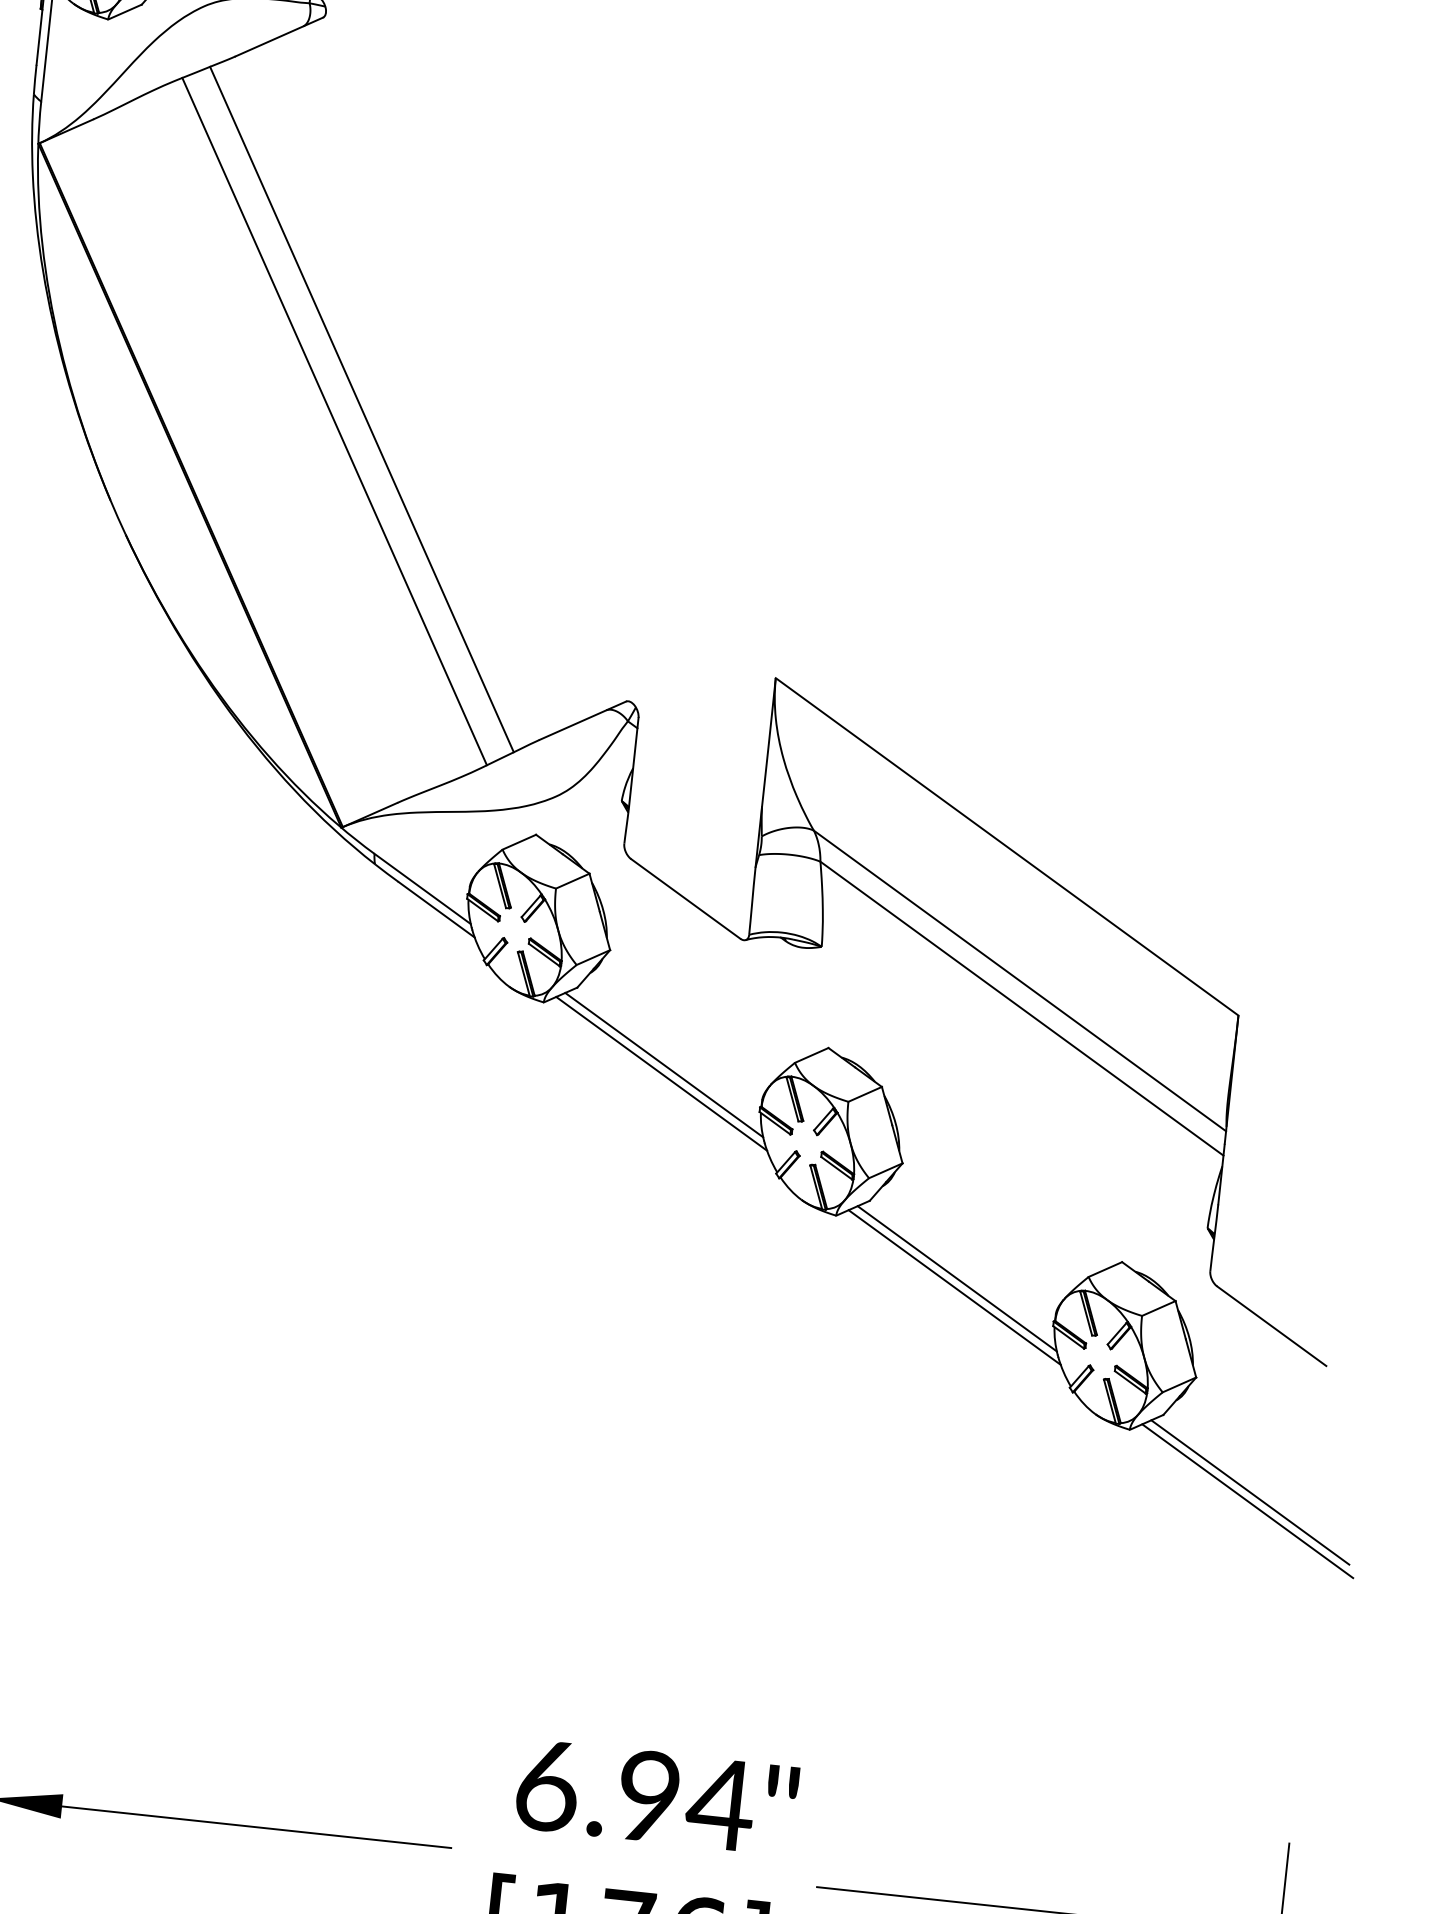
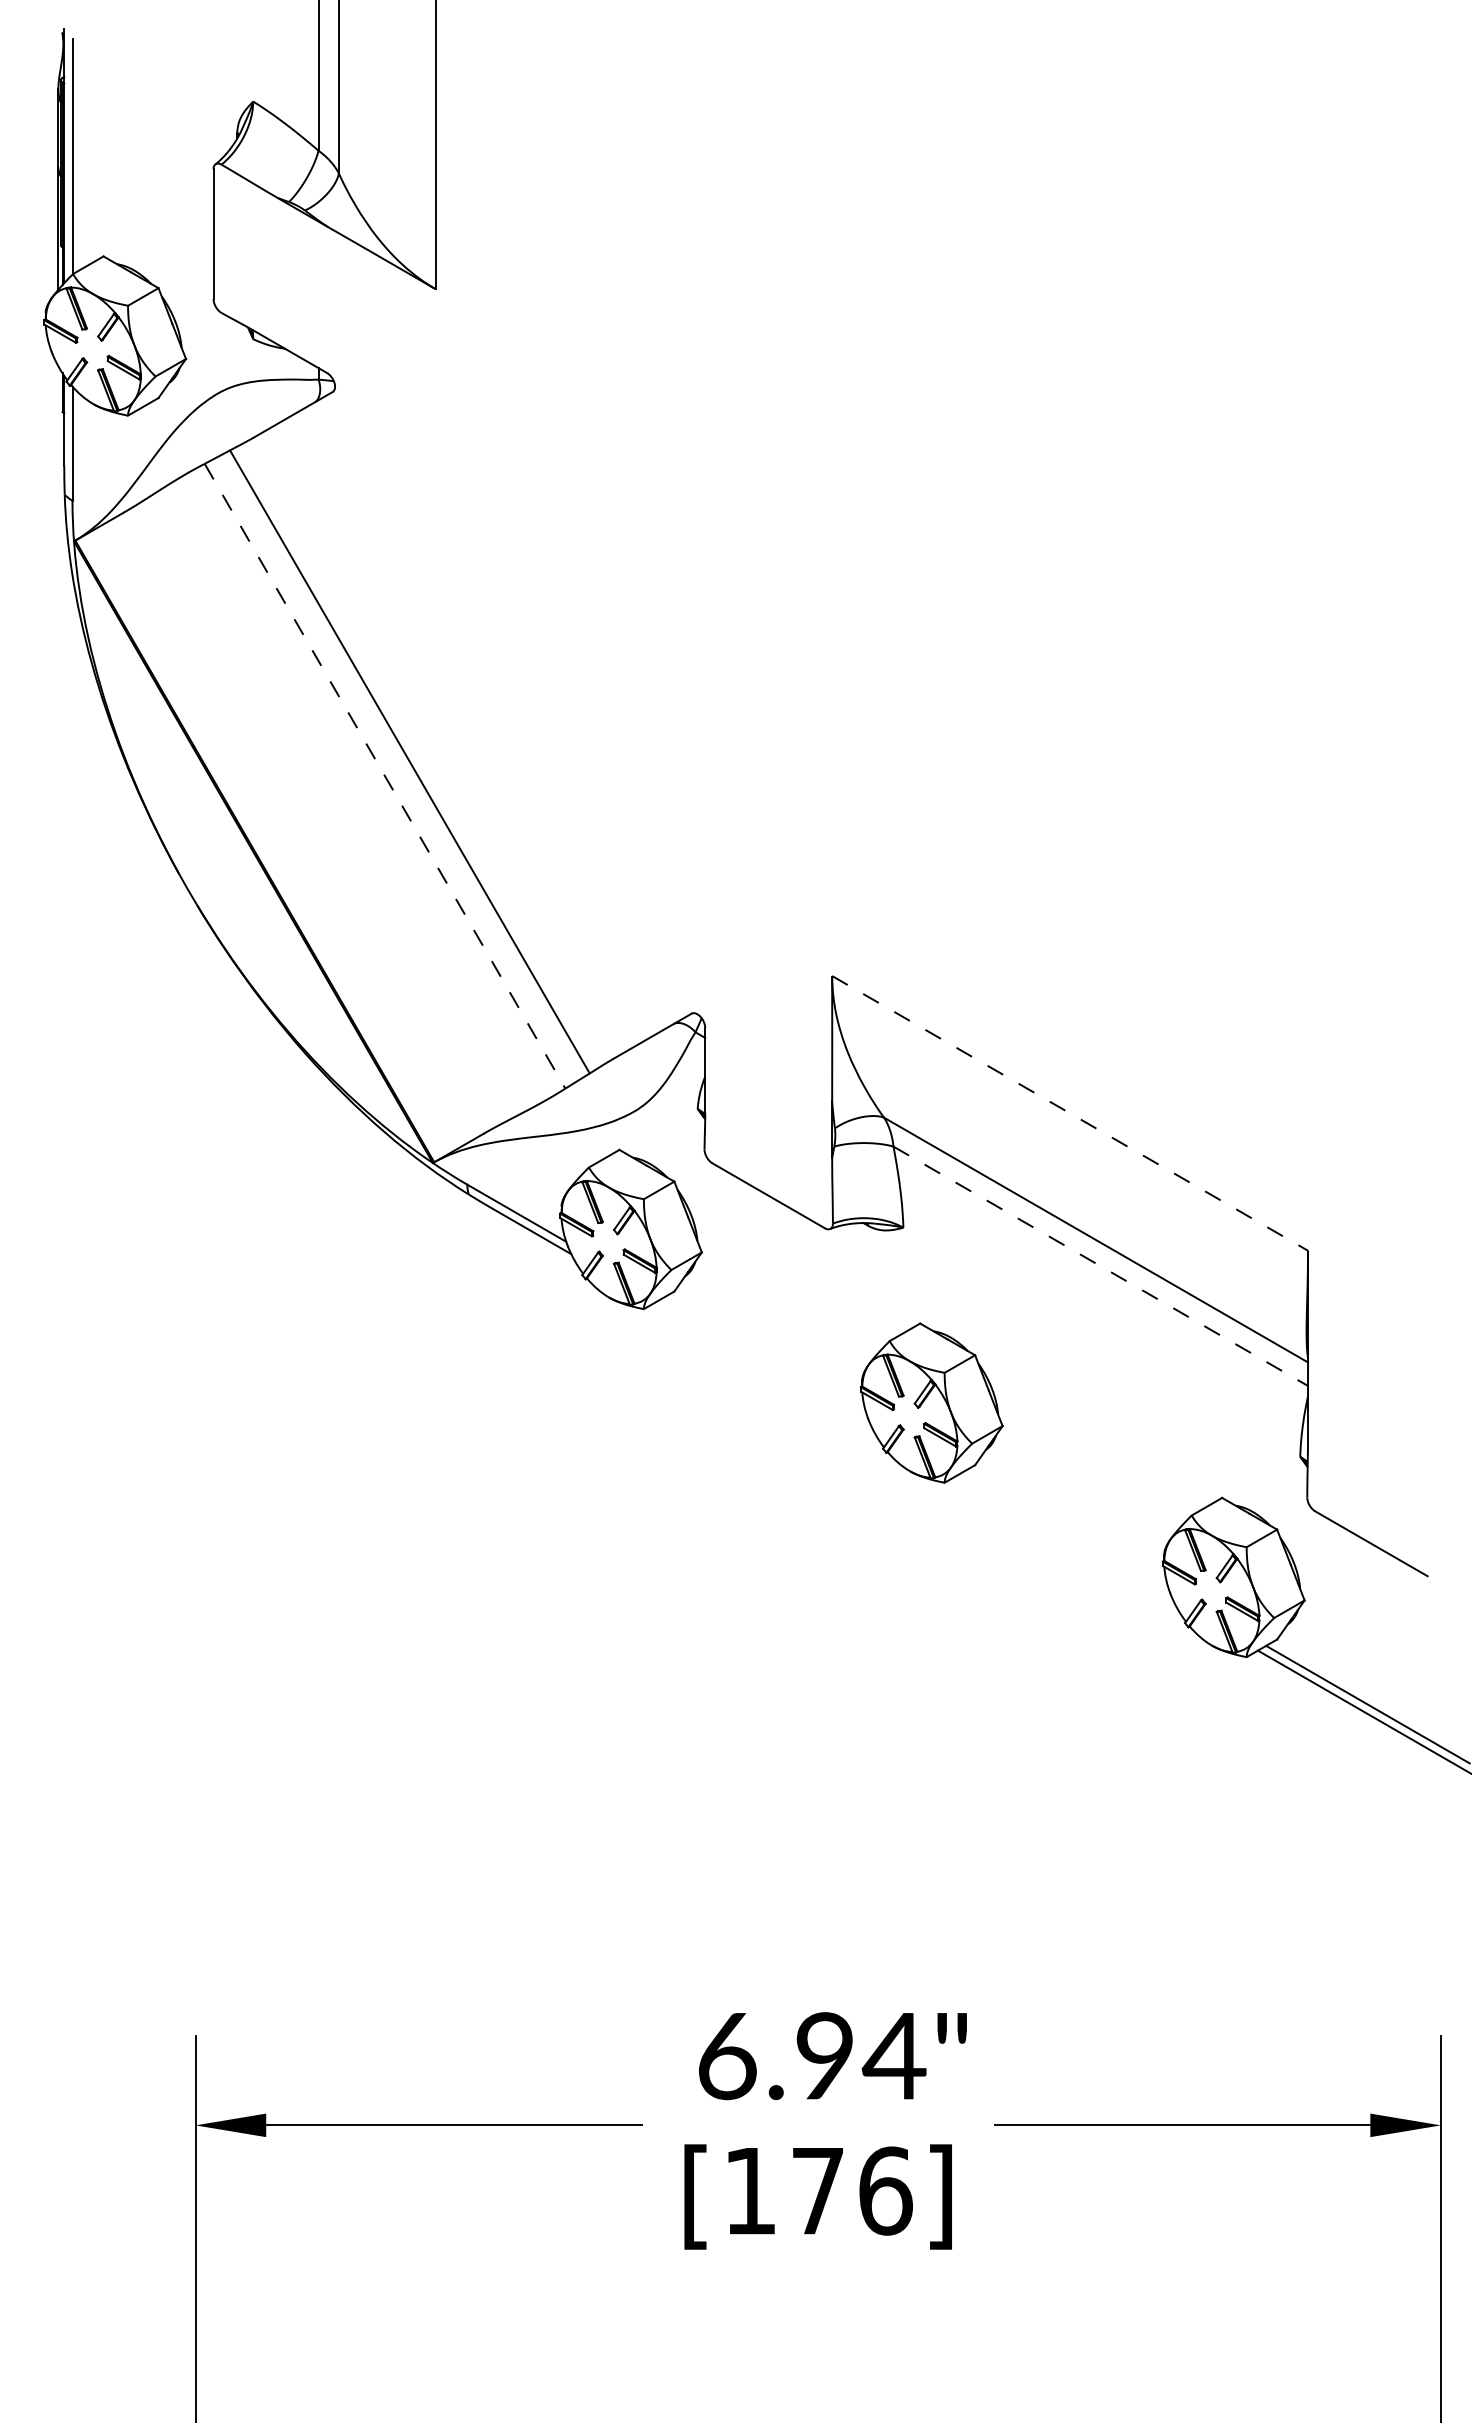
line: (335, 421) -> (385, 776), solid -> dashed
line: (1007, 846) -> (1070, 1113), solid -> dashed
line: (1022, 1008) -> (1101, 1266), solid -> dashed
line: (663, 1064) -> (764, 1356), removed
line: (661, 1073) -> (763, 1364), removed
line: (957, 1278) -> (1066, 1530), removed
line: (954, 1287) -> (1064, 1539), removed

